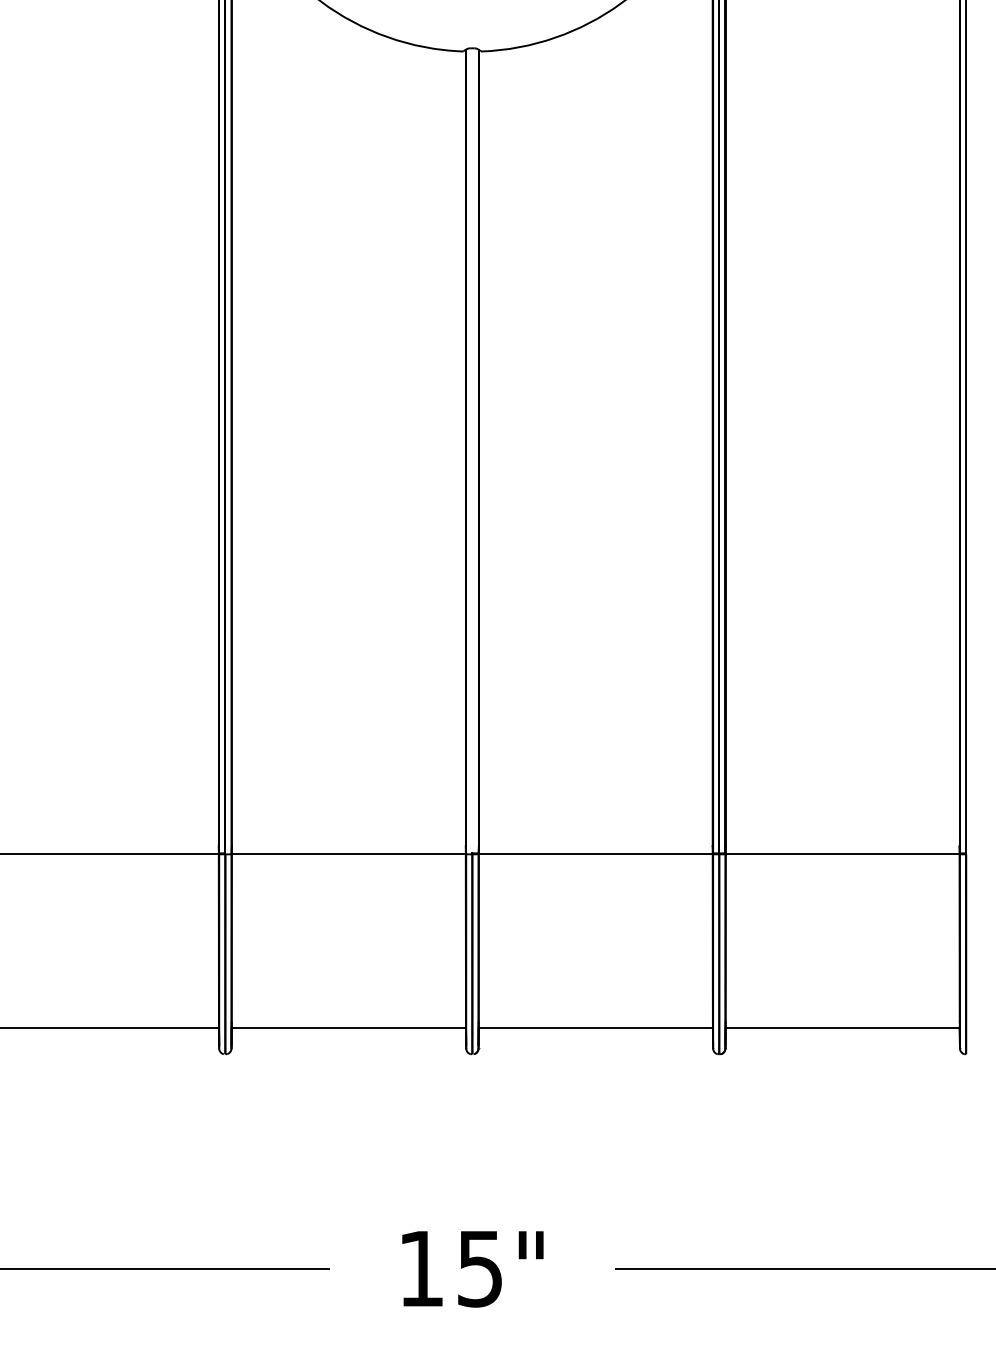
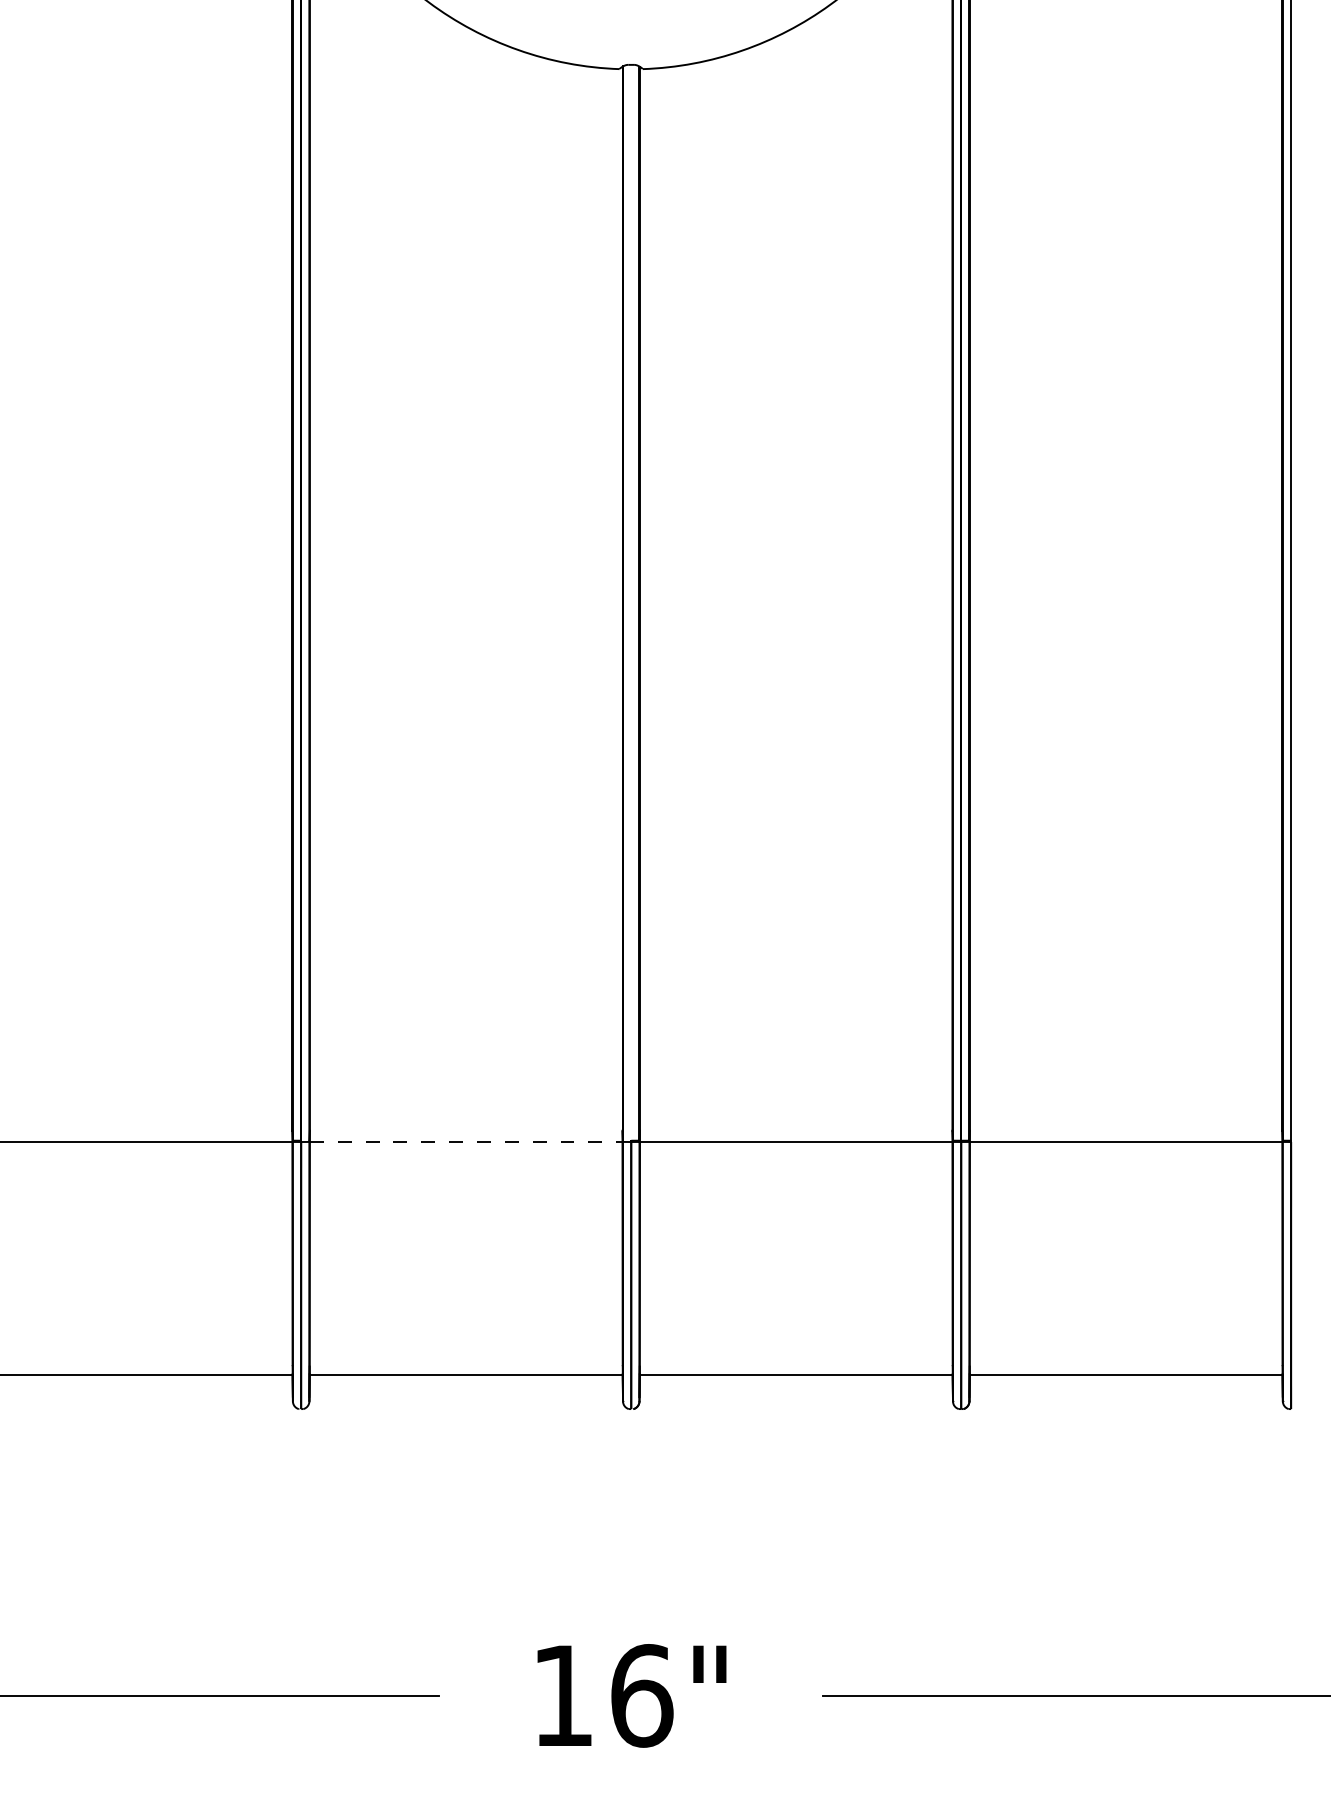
line: (349, 853) -> (466, 1141), solid -> dashed
text: (480, 1268) -> (642, 1695), 15" -> 16"

